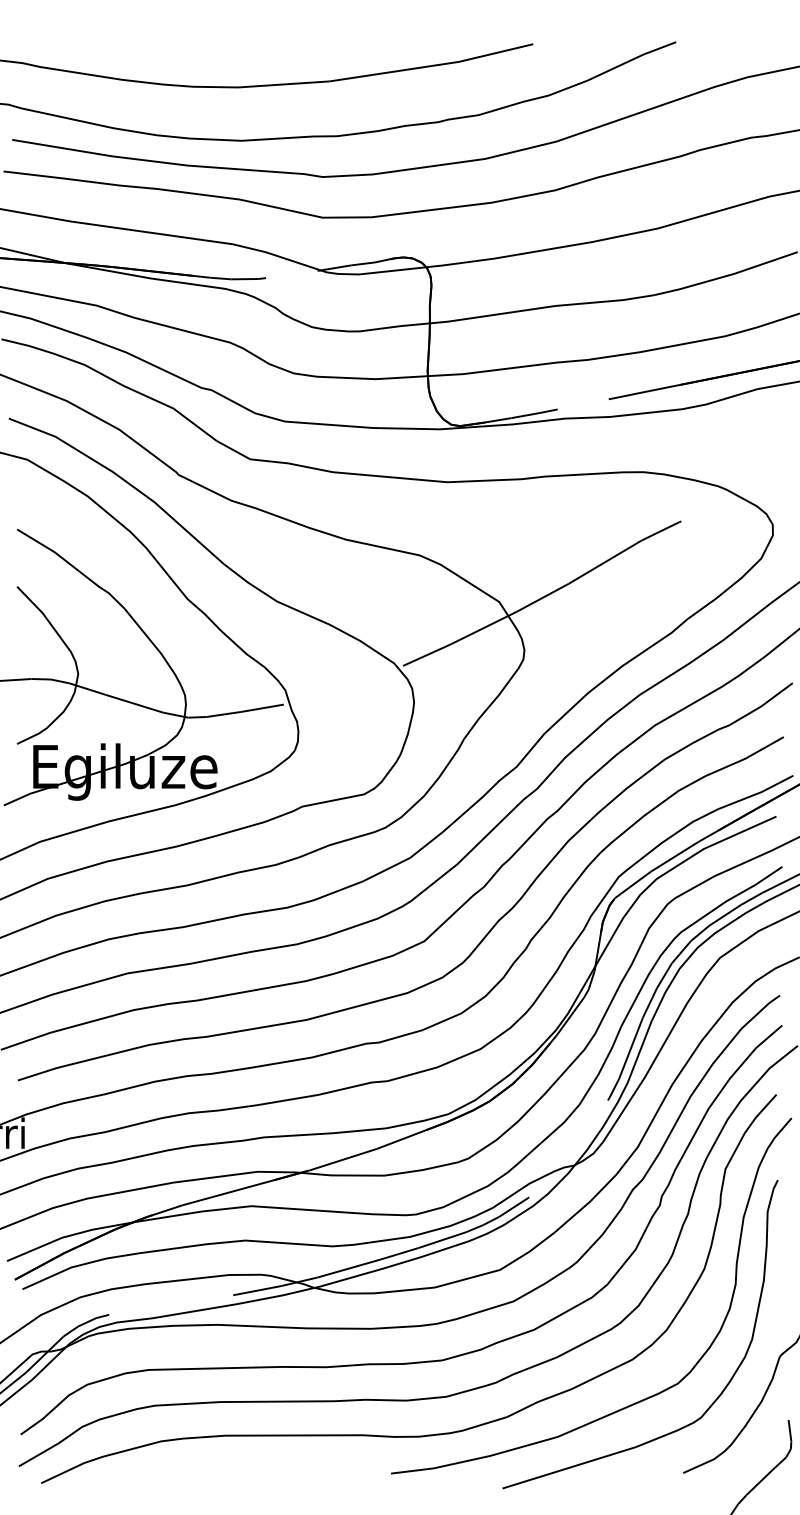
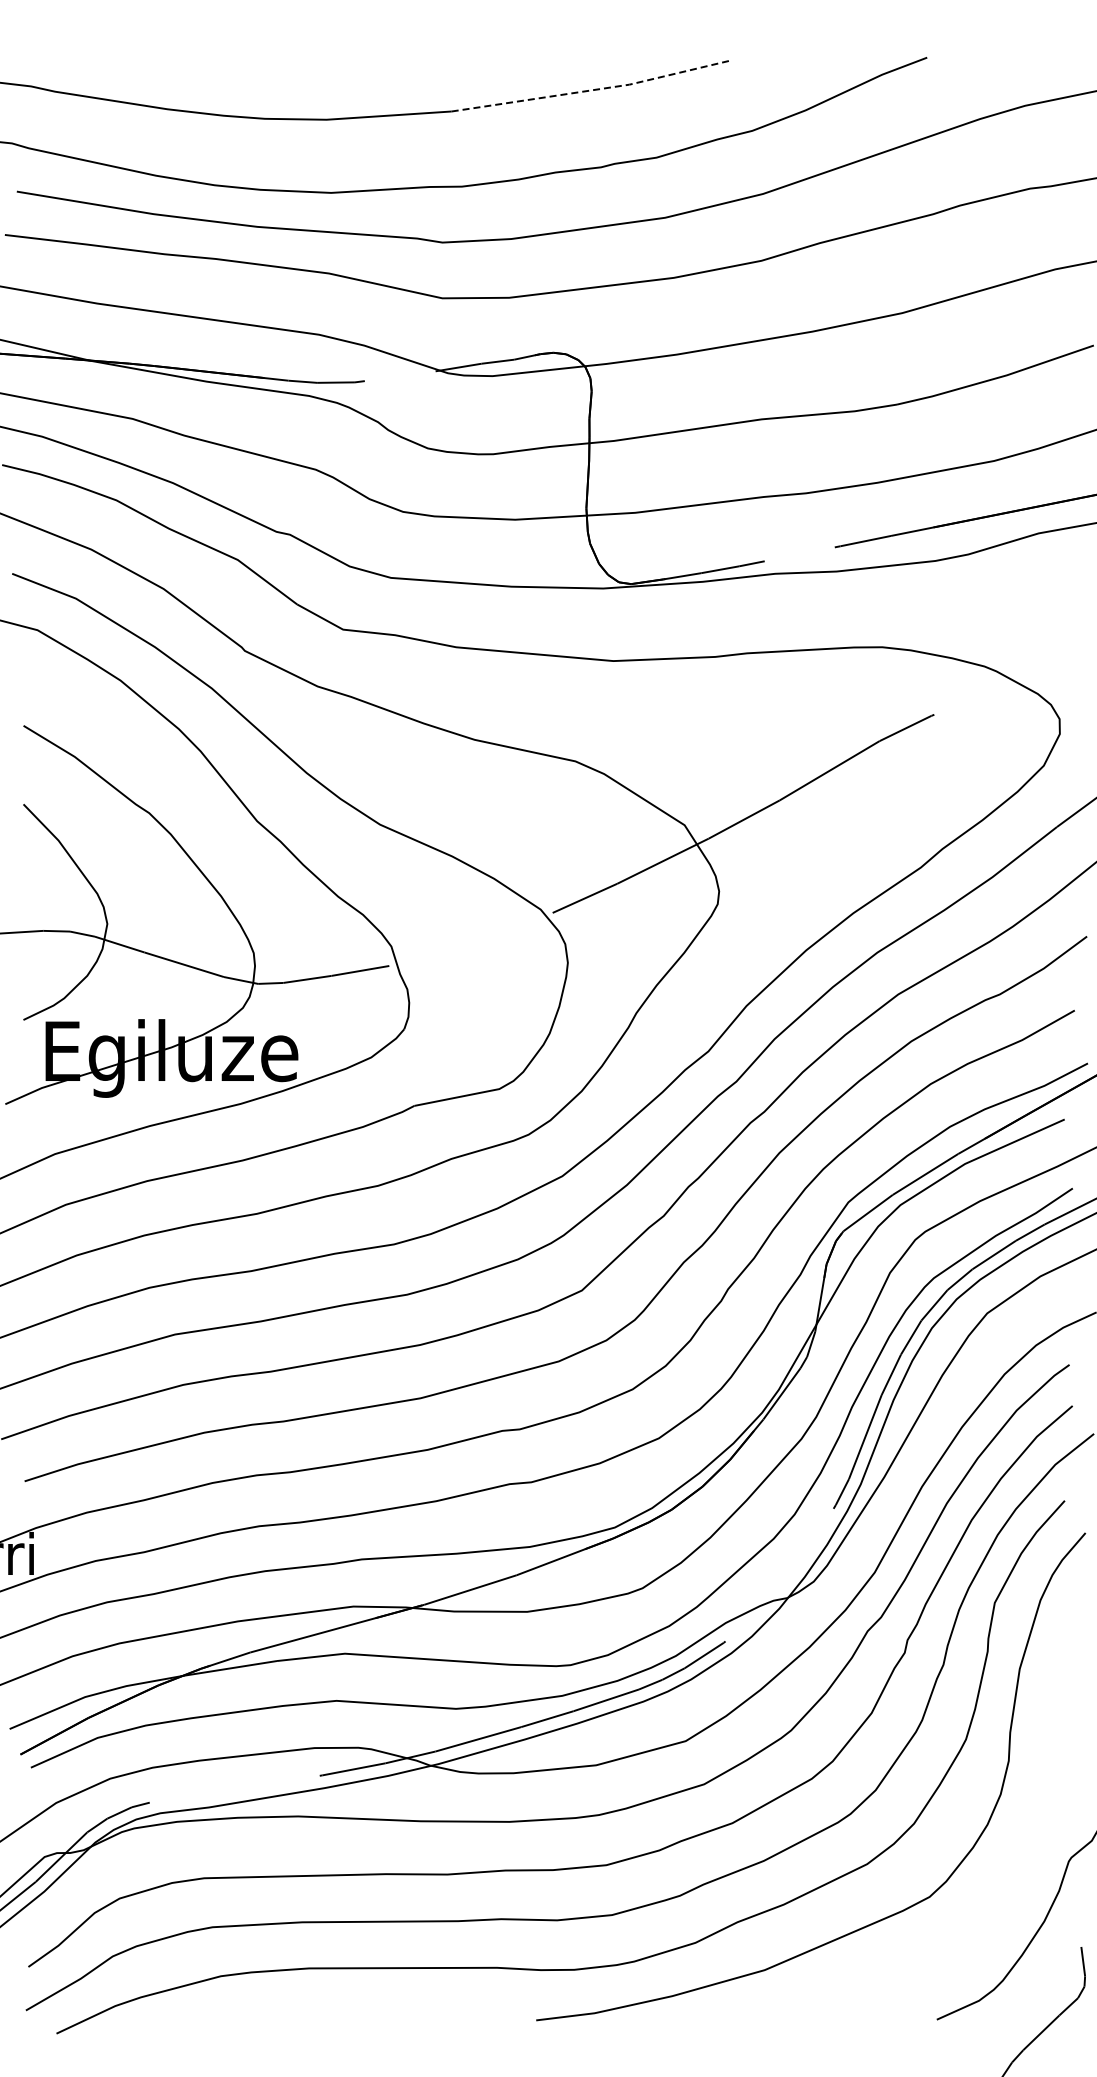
line: (432, 66) -> (592, 90), solid -> dashed
curve: (714, 1400) -> (979, 1920), removed

